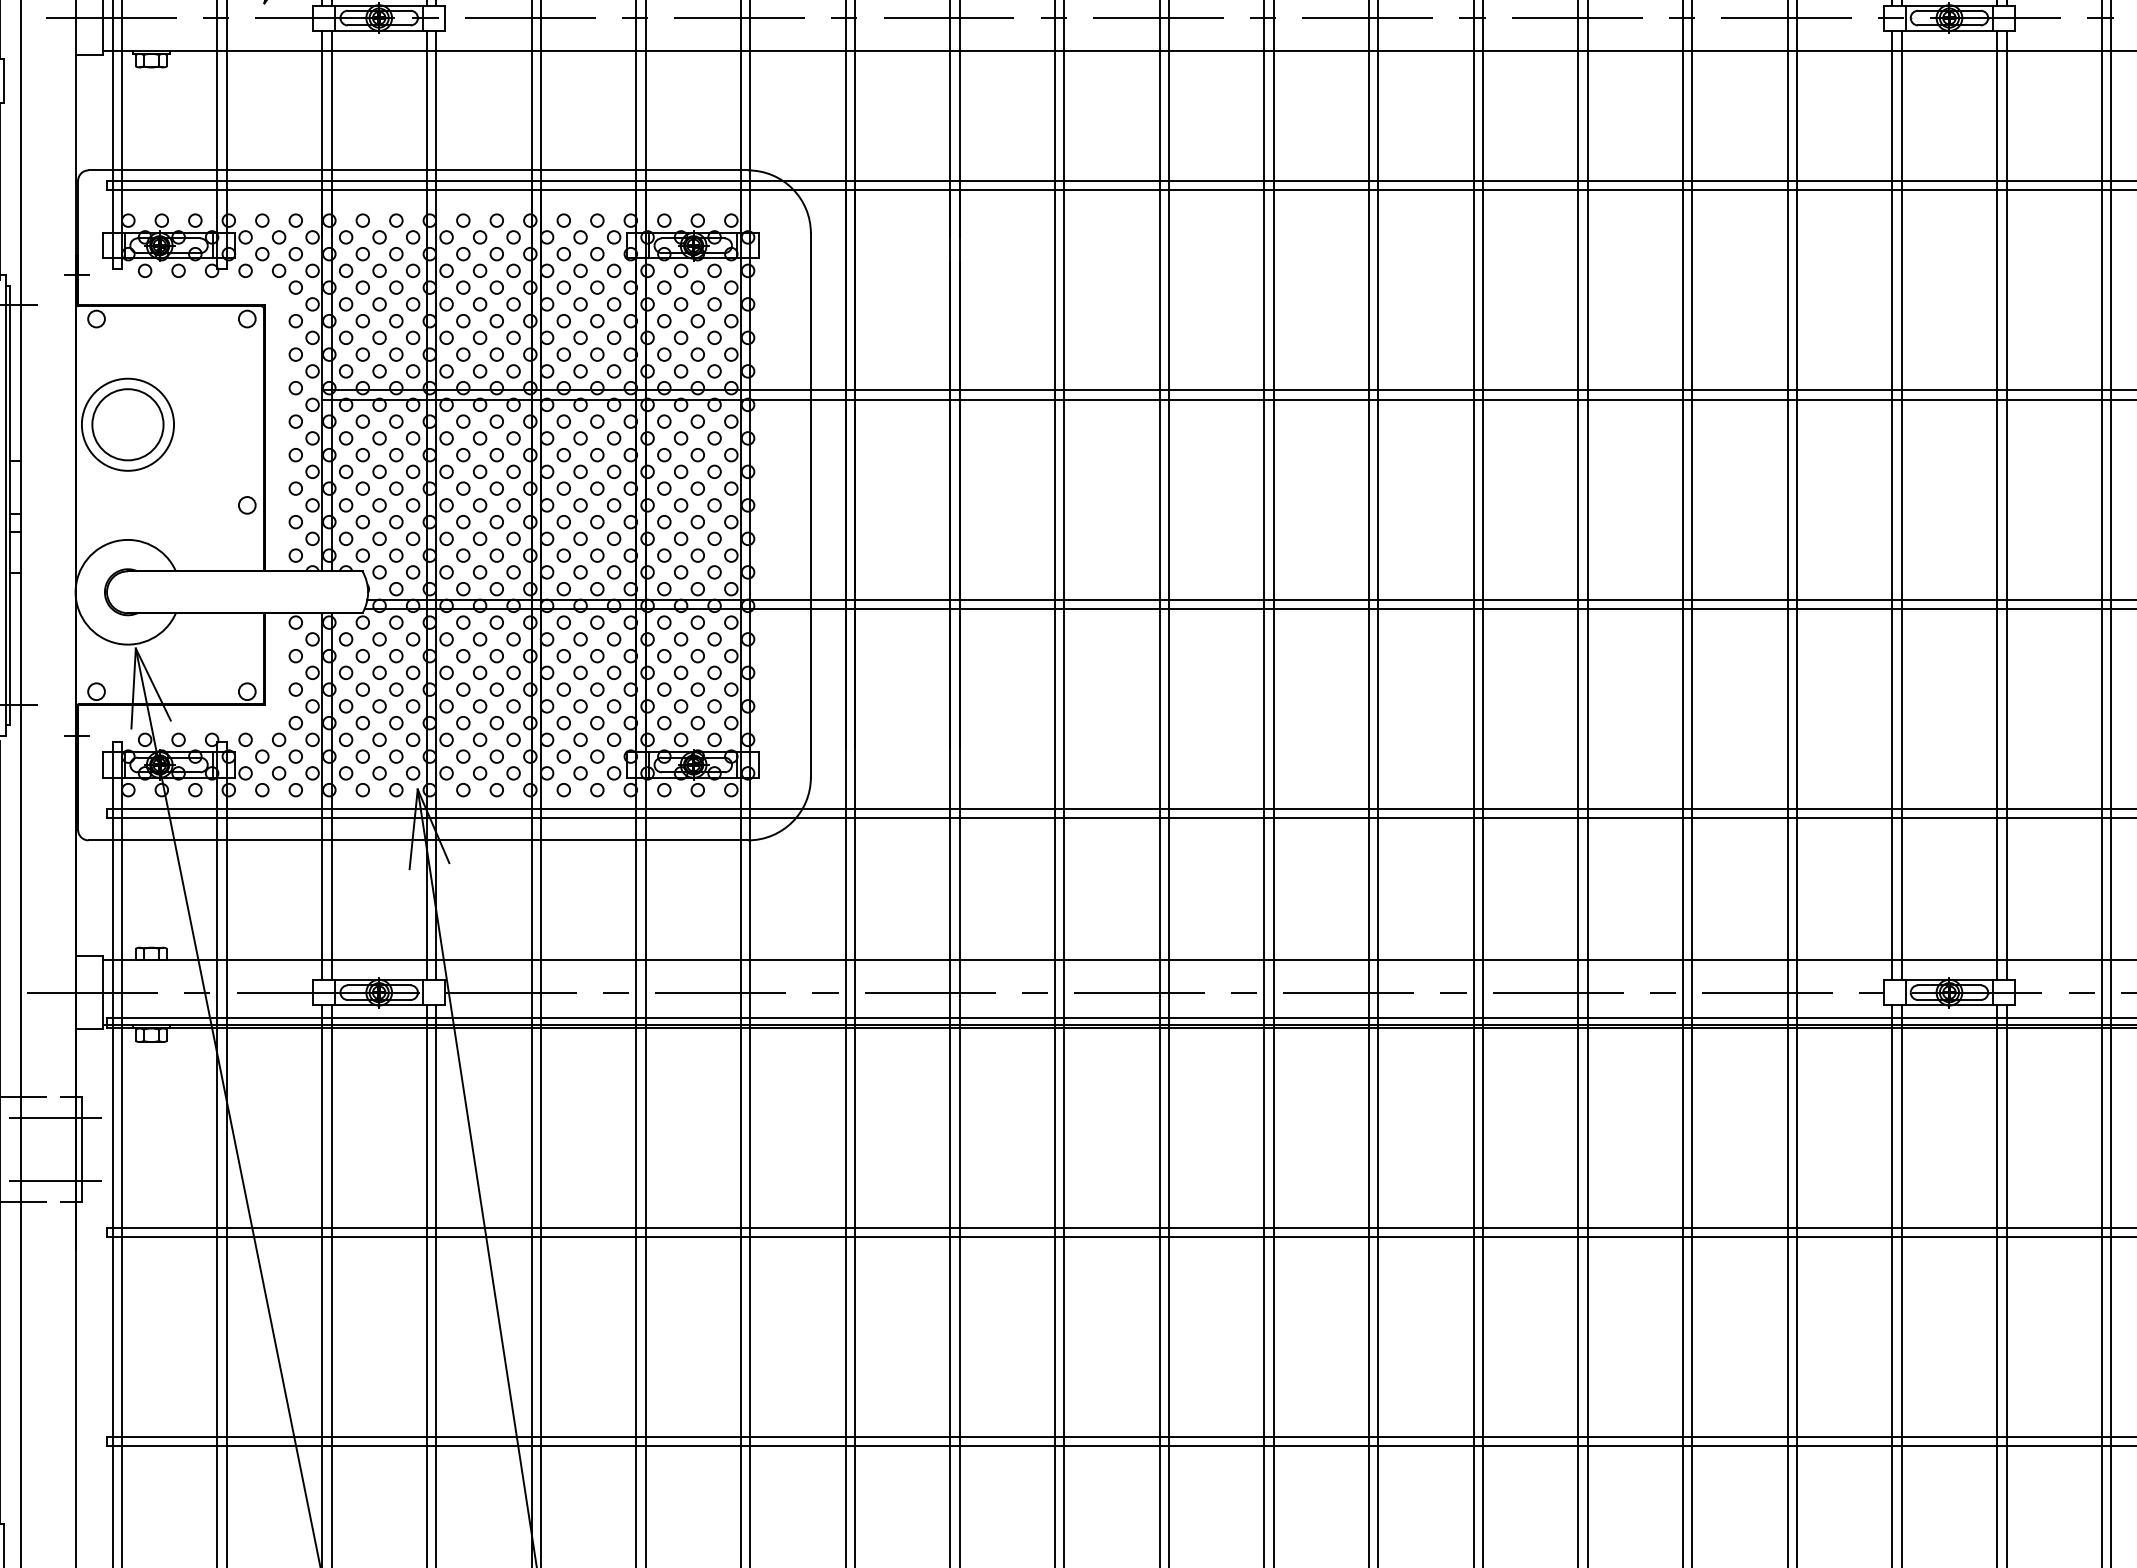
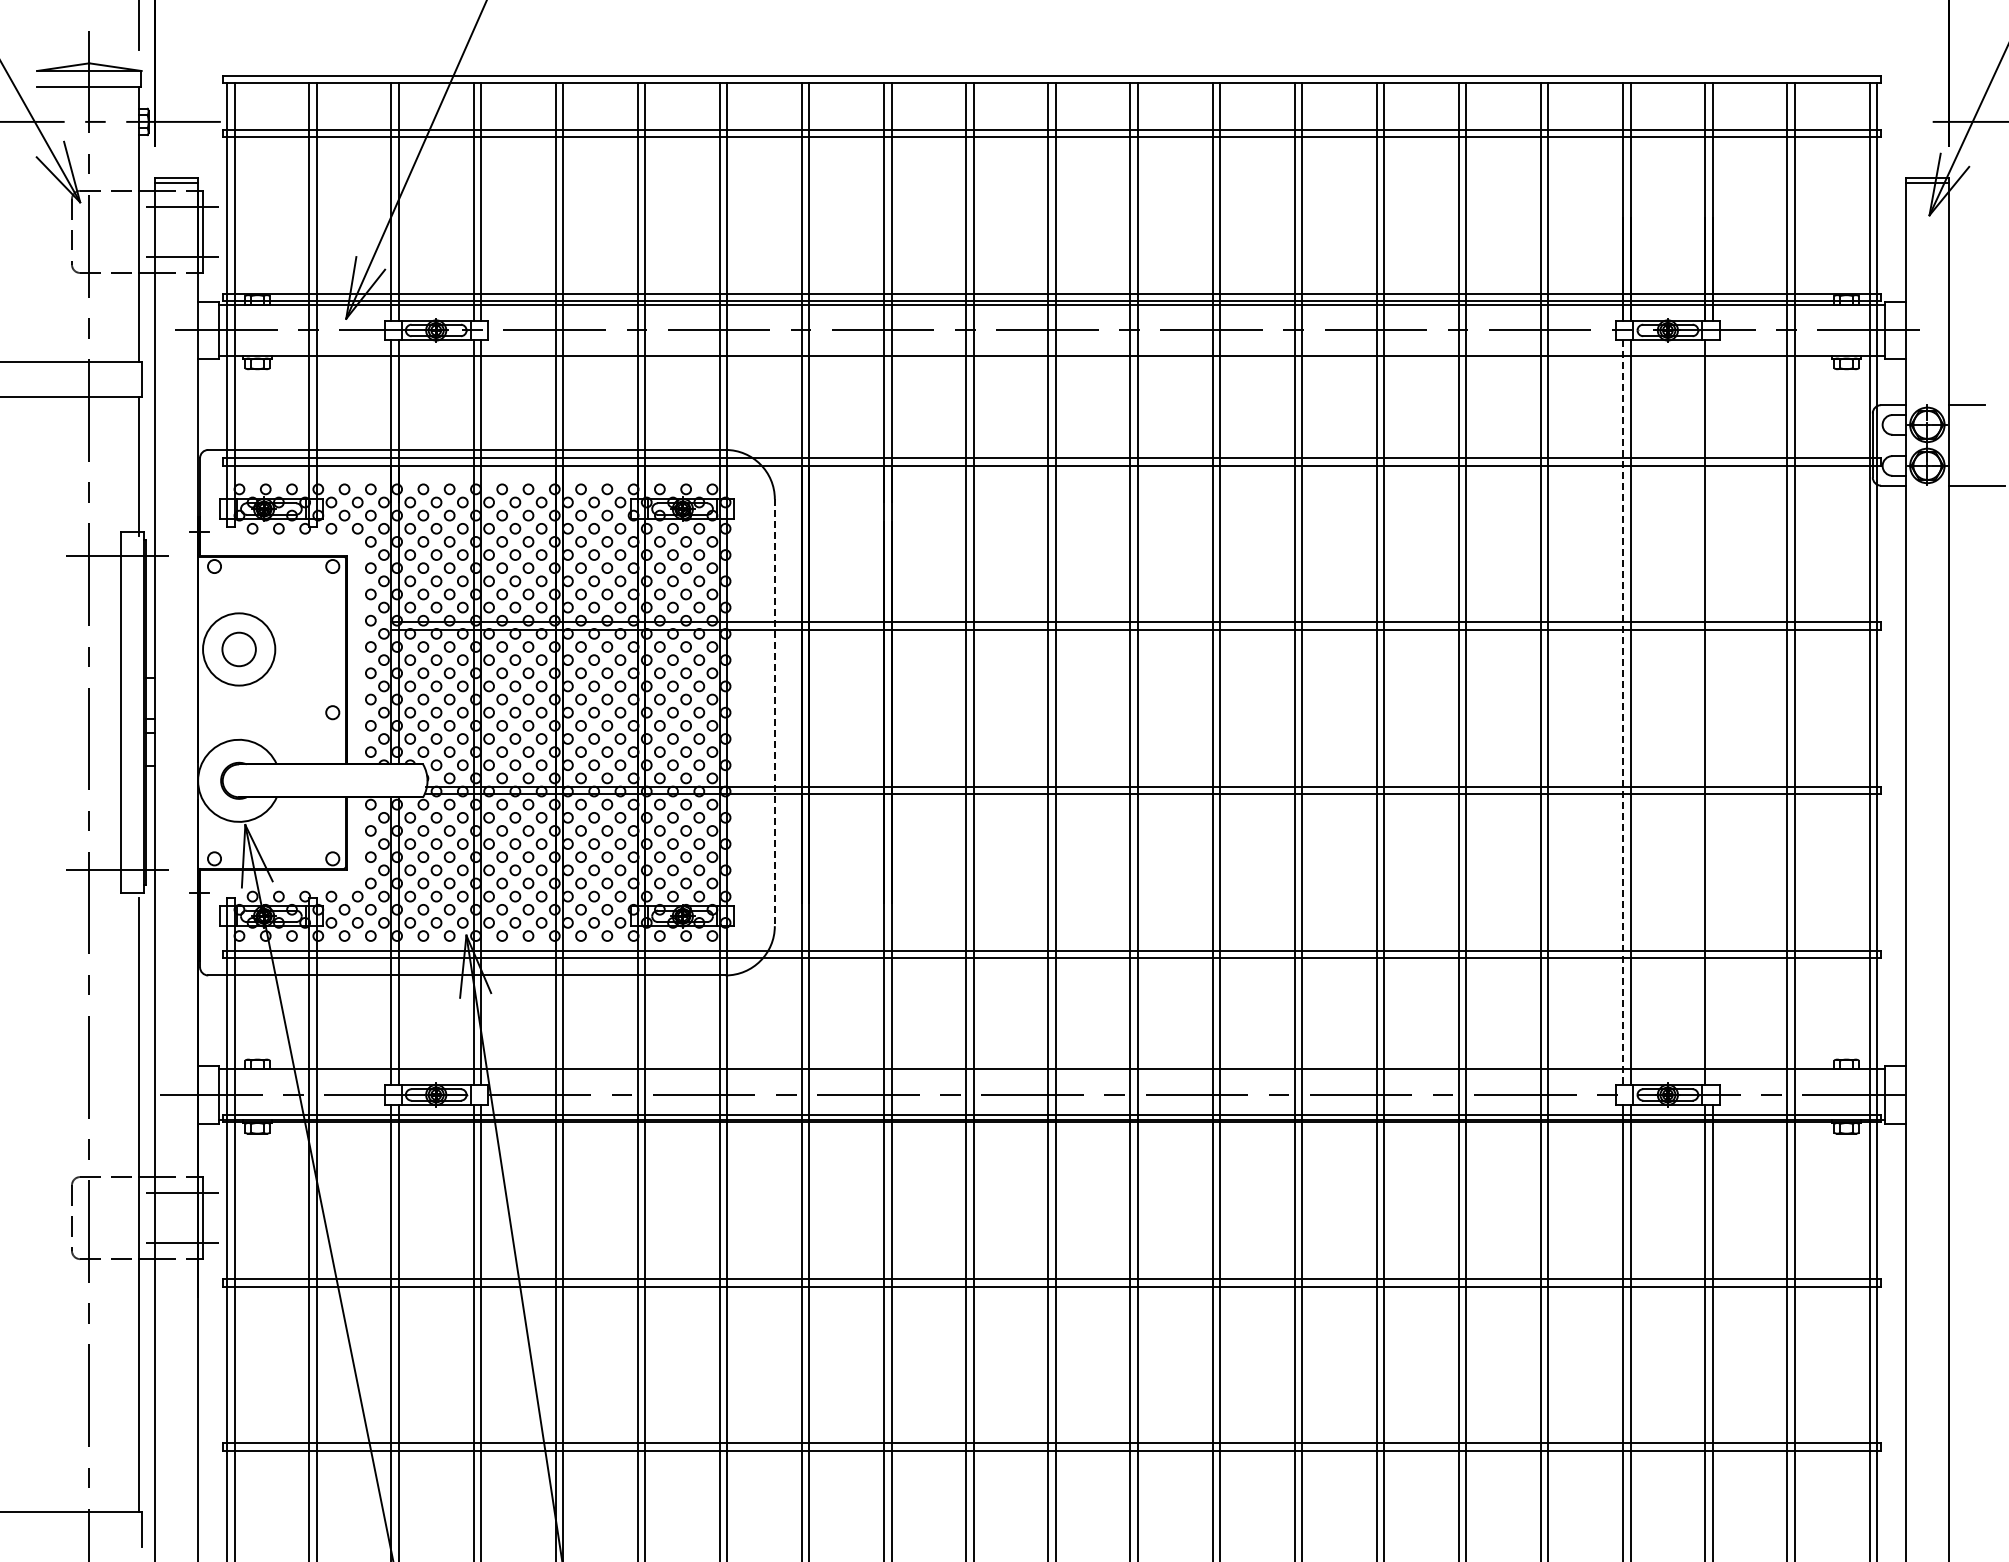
circle: (128, 424) -> (239, 649), size x0.6
line: (2006, 505) -> (1712, 712), removed
line: (810, 506) -> (774, 713), solid -> dashed
line: (1892, 506) -> (1623, 713), solid -> dashed

